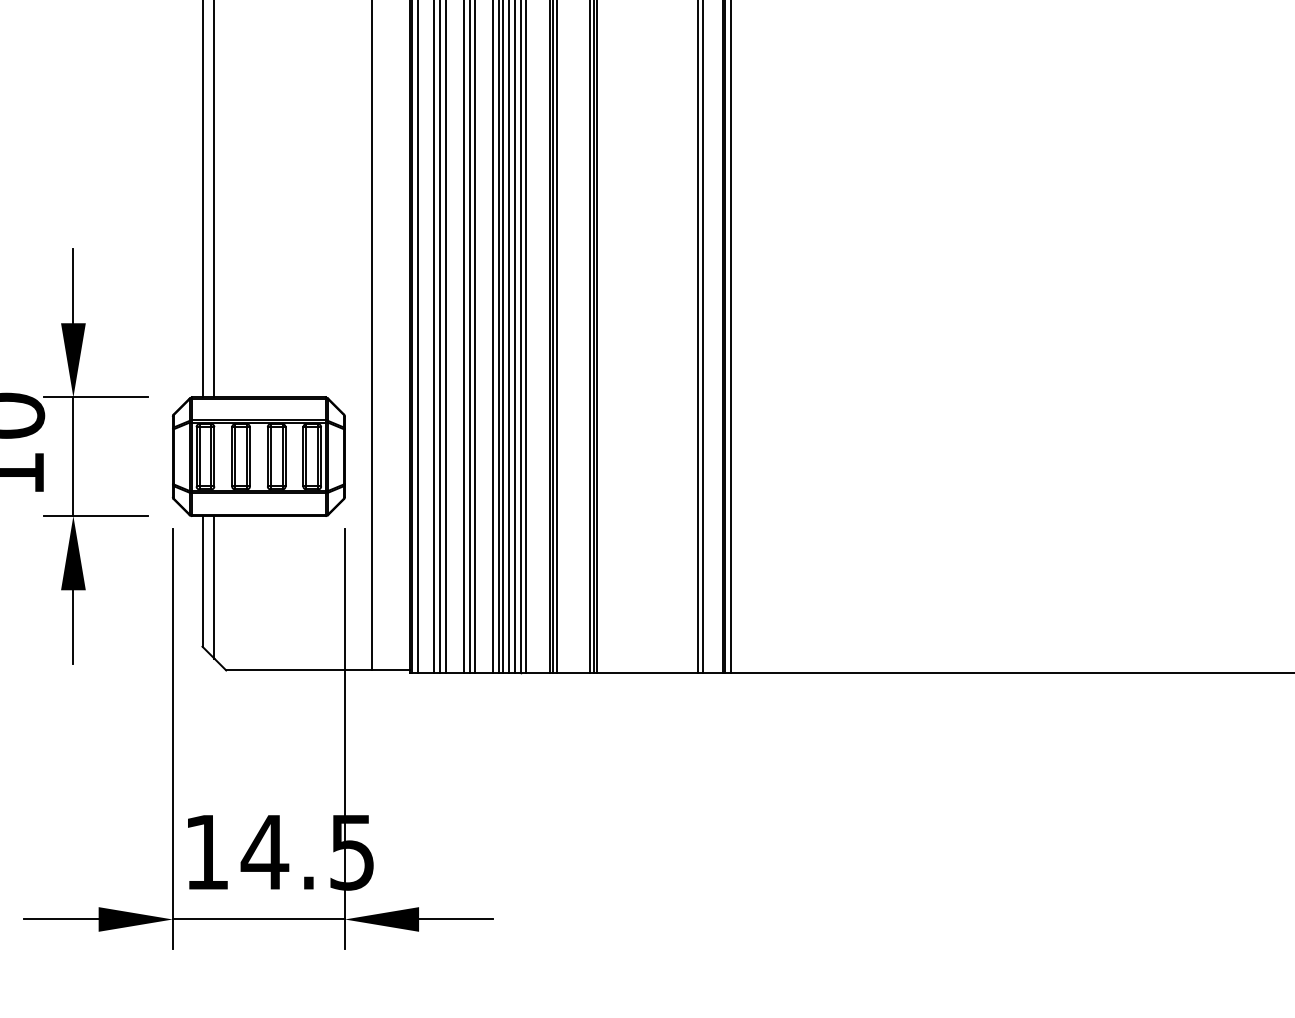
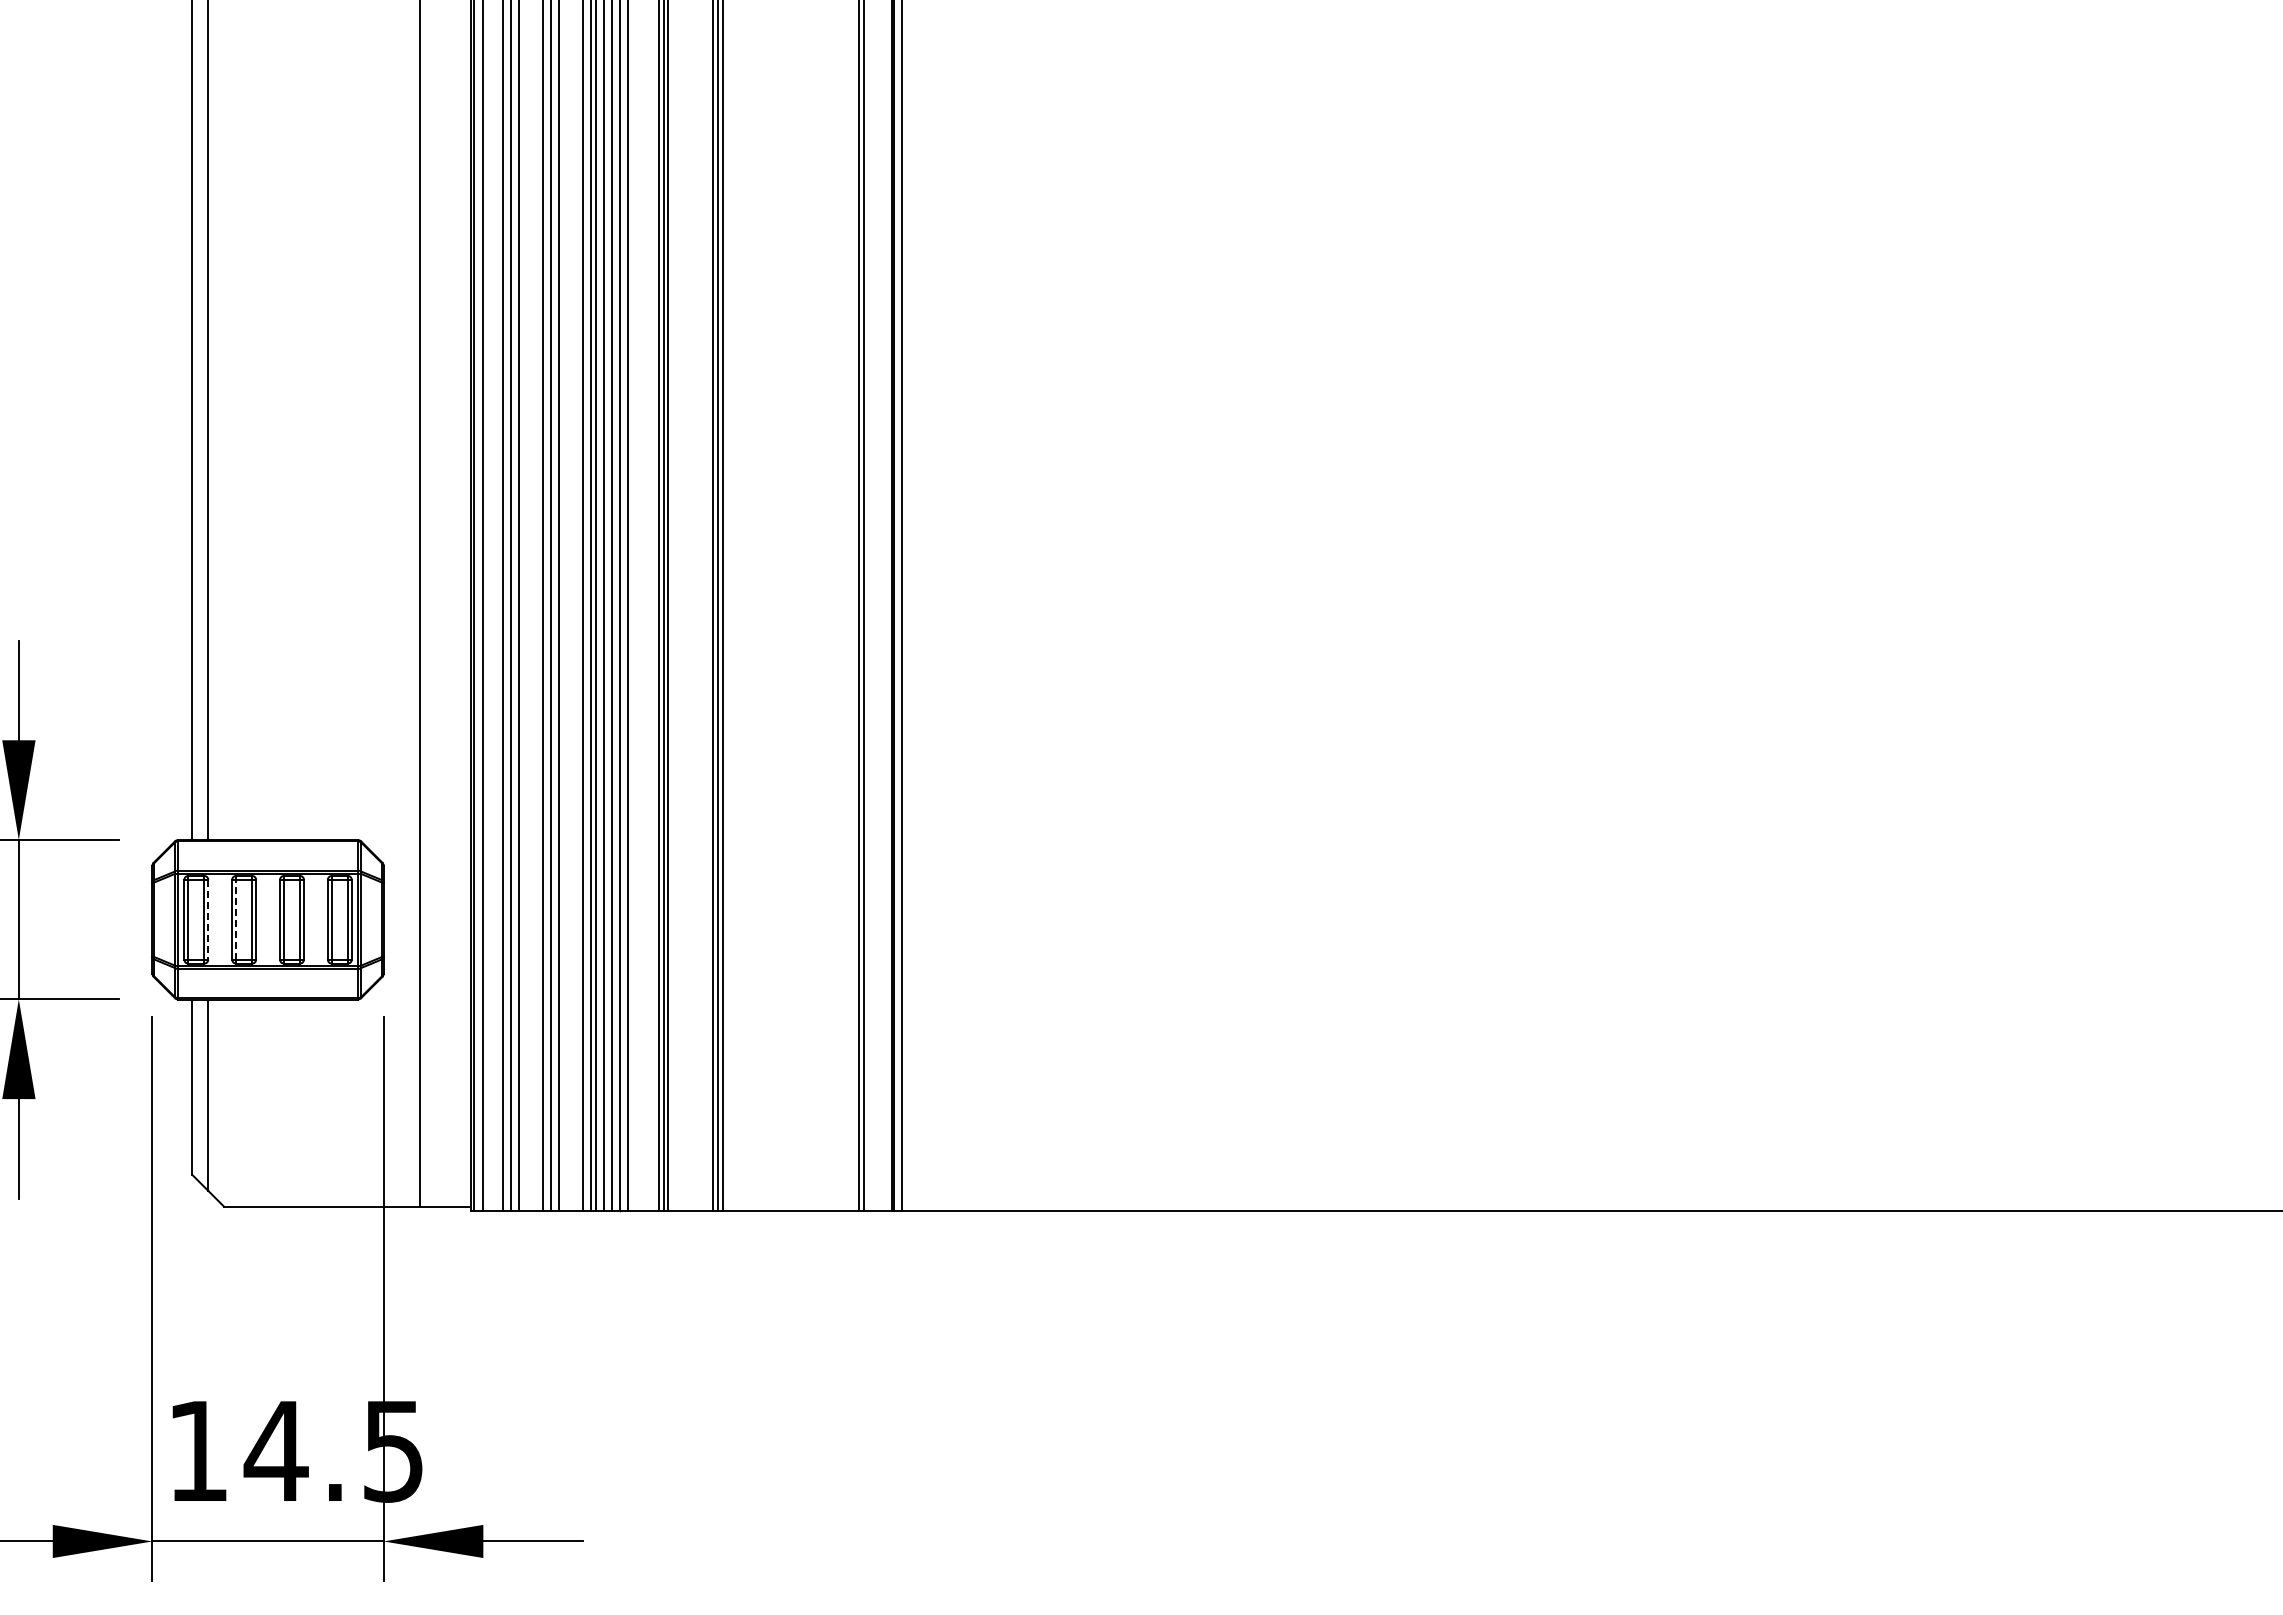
line: (214, 456) -> (208, 919), solid -> dashed
line: (235, 456) -> (236, 919), solid -> dashed

